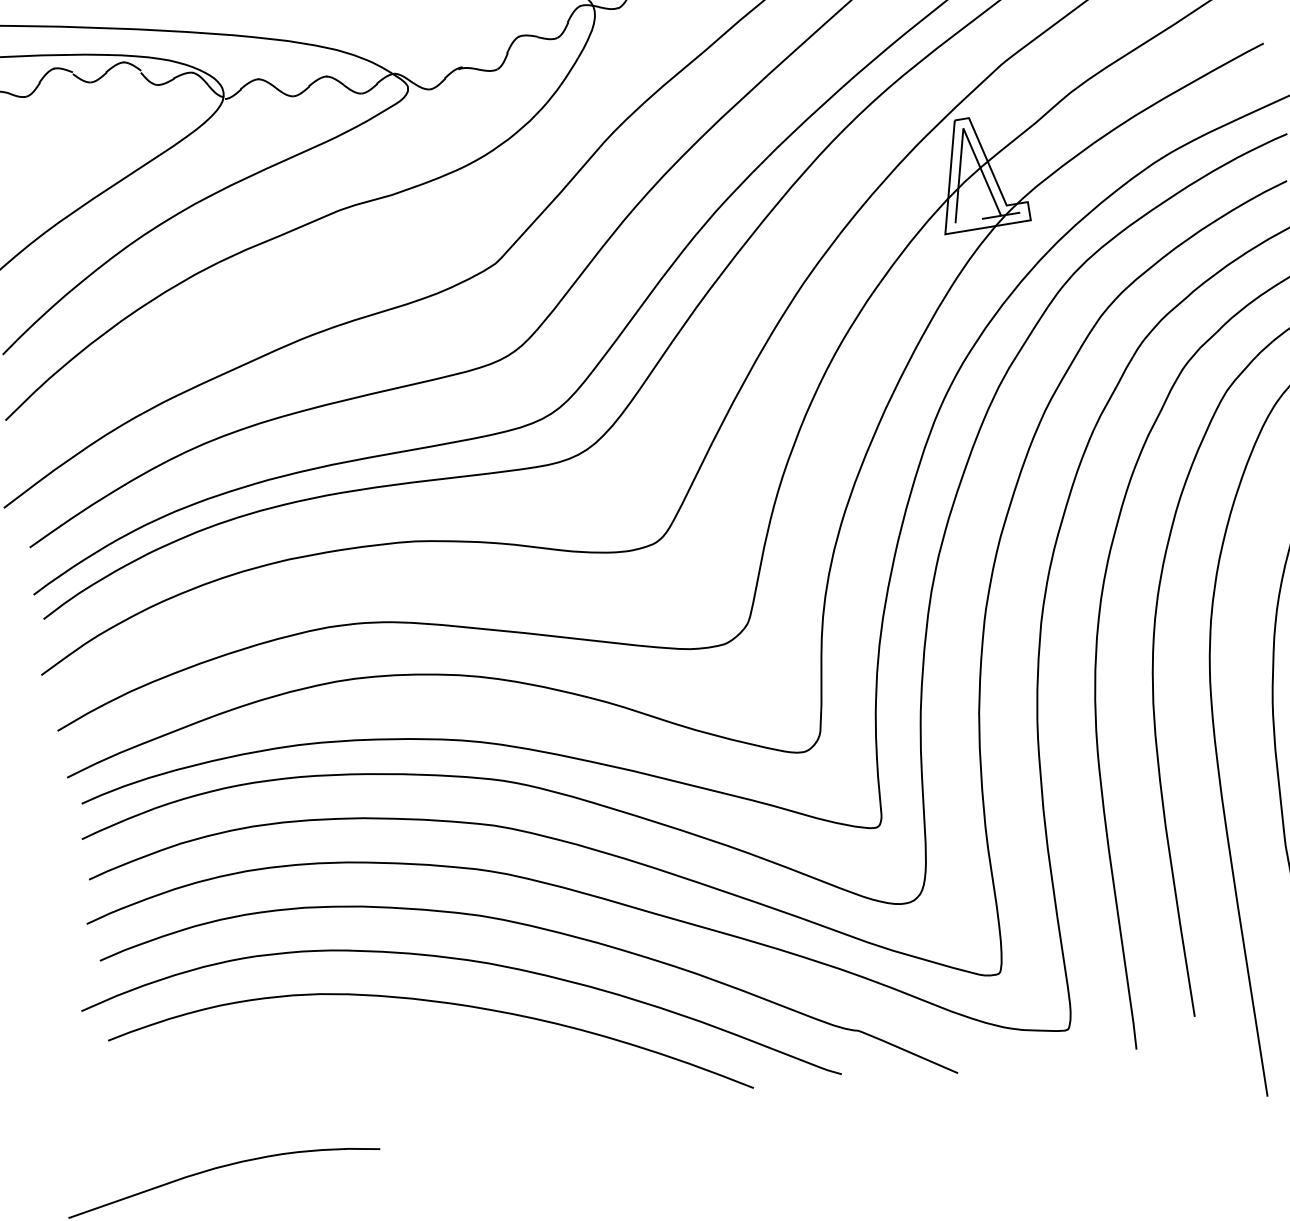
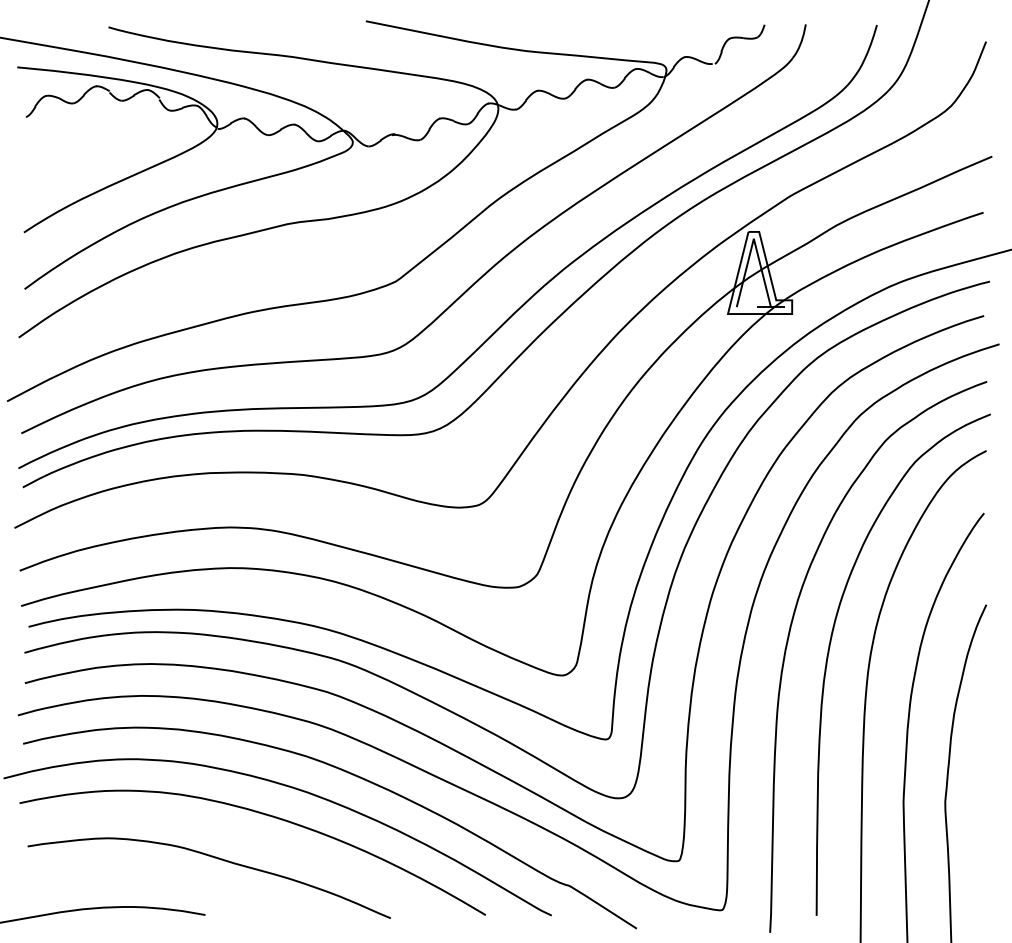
curve: (379, 1071) -> (214, 858), added

